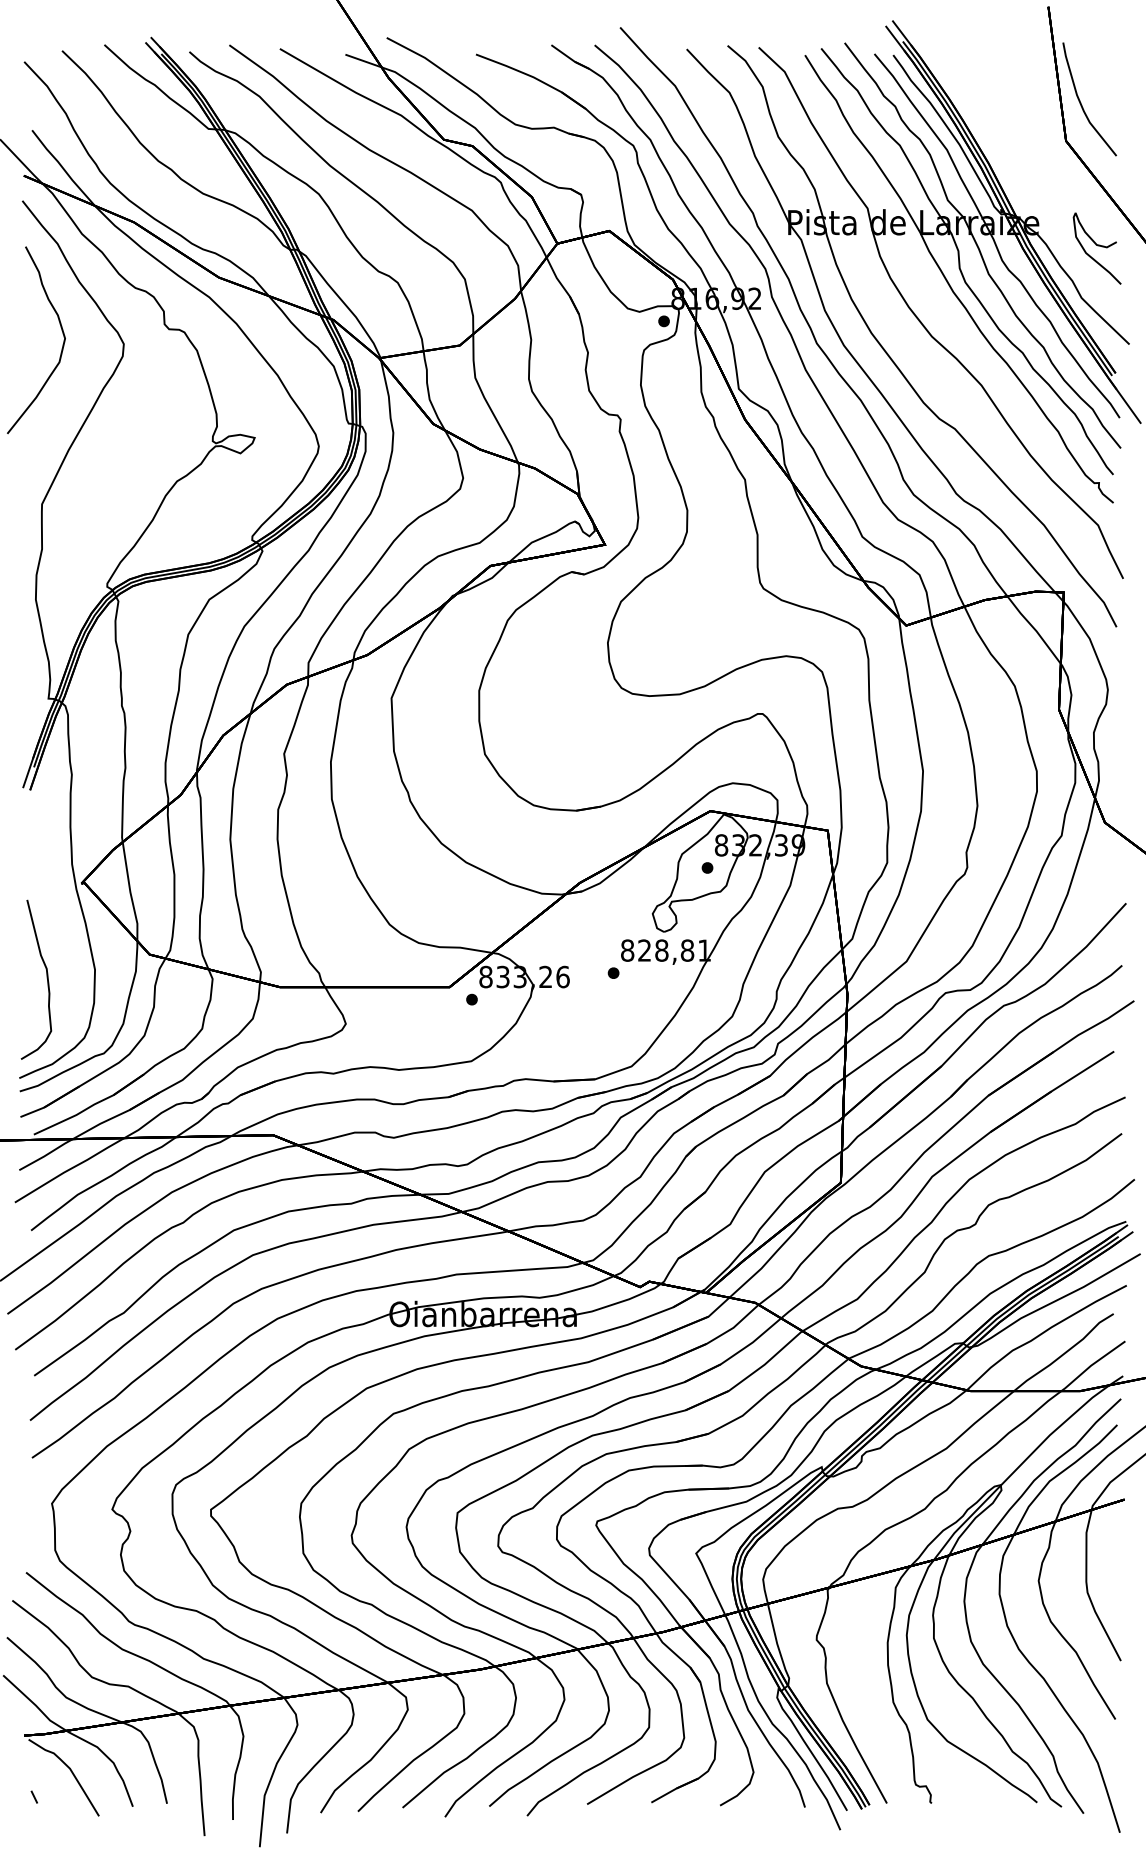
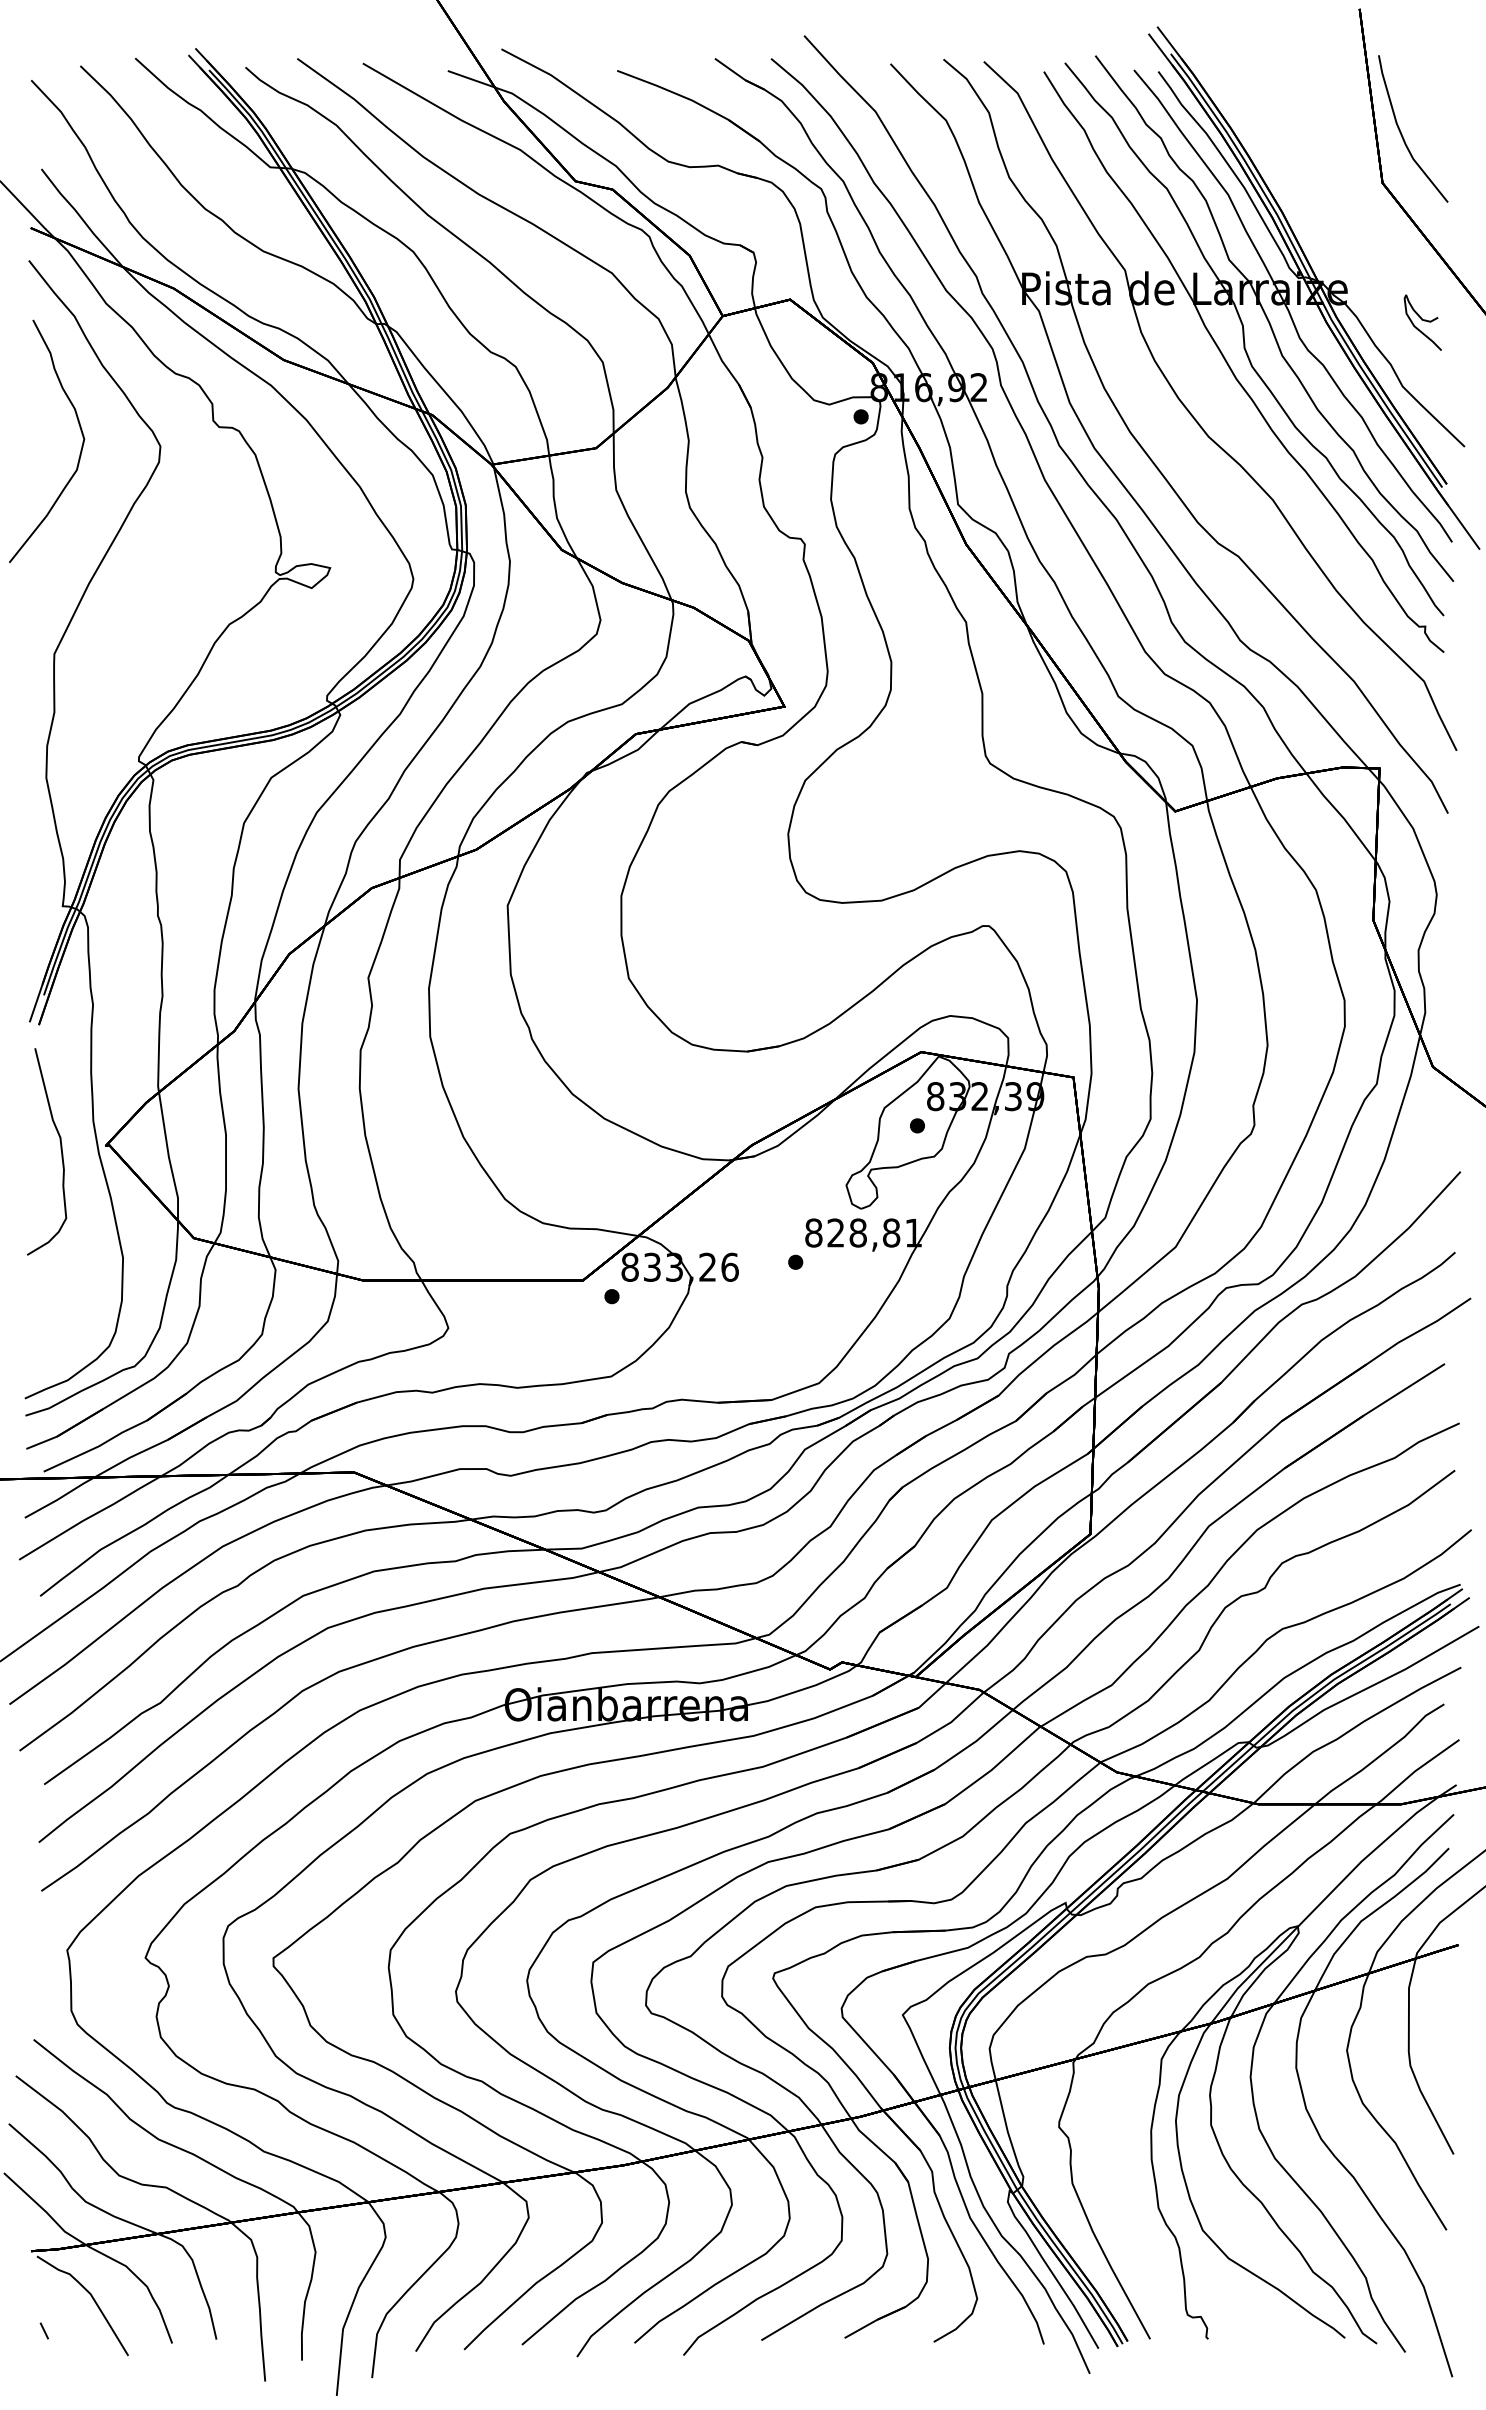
part: (1096, 248) -> (1422, 322), size x0.6
curve: (46, 977) -> (60, 1149), moved

